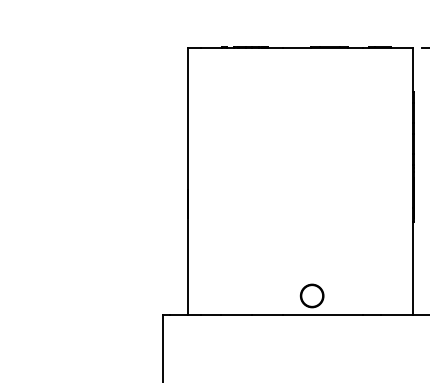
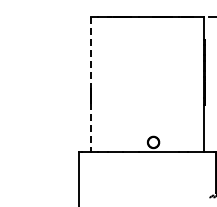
line: (189, 119) -> (91, 53), solid -> dashed
line: (189, 268) -> (91, 128), solid -> dashed

